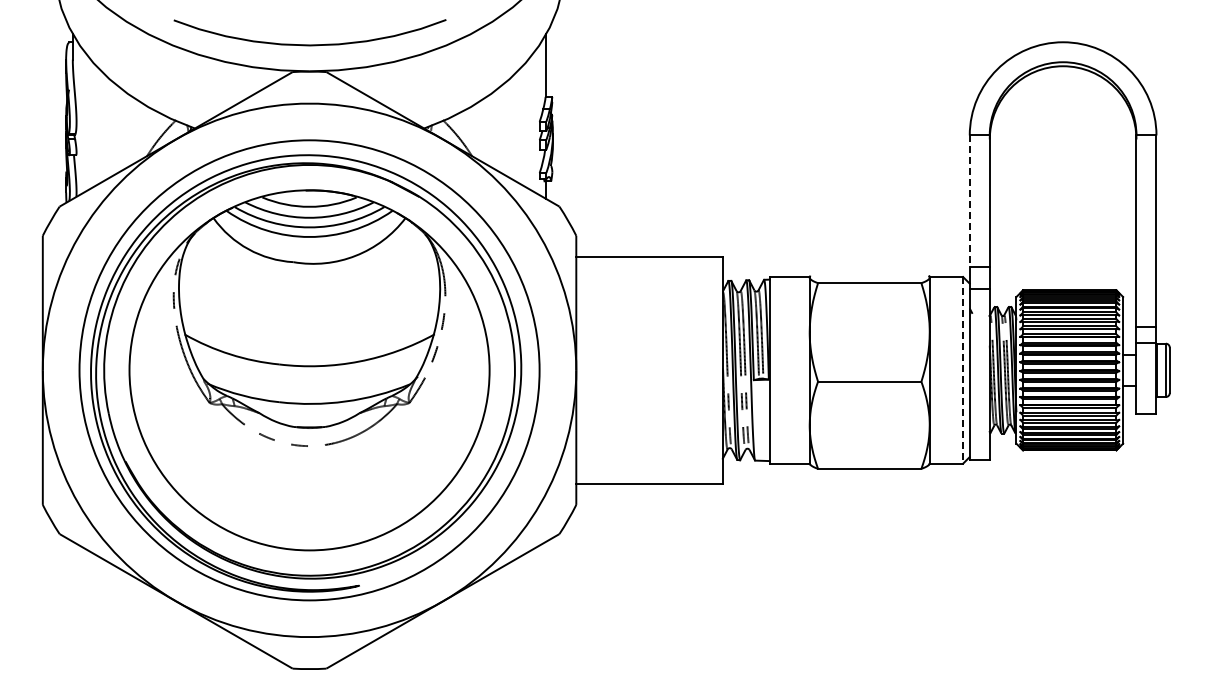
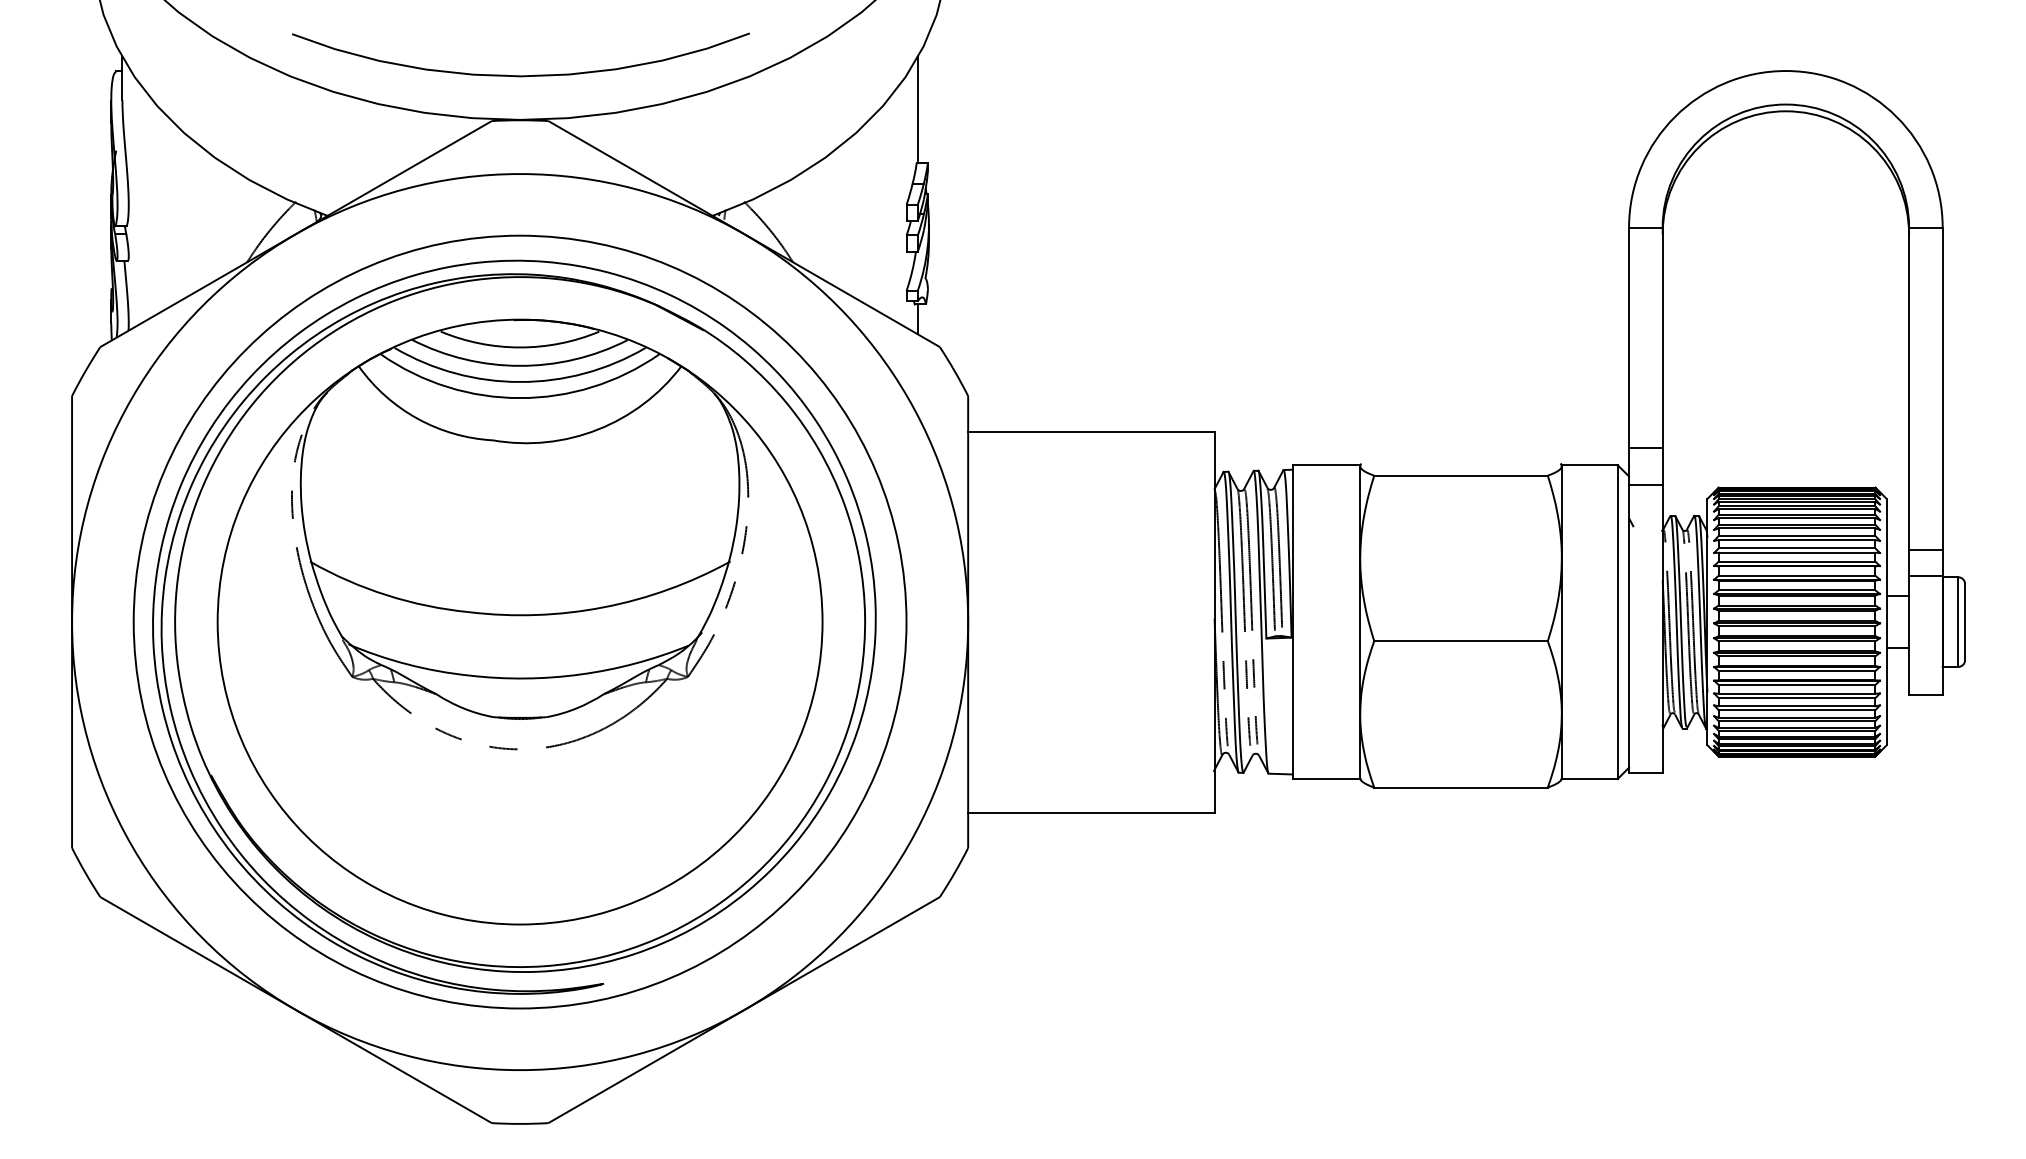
line: (969, 201) -> (1628, 338), dashed -> solid
line: (963, 370) -> (1618, 622), dashed -> solid

